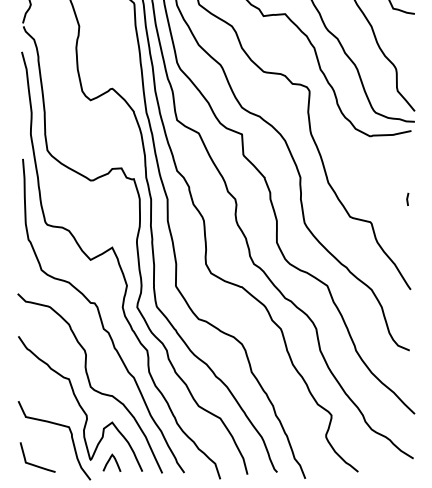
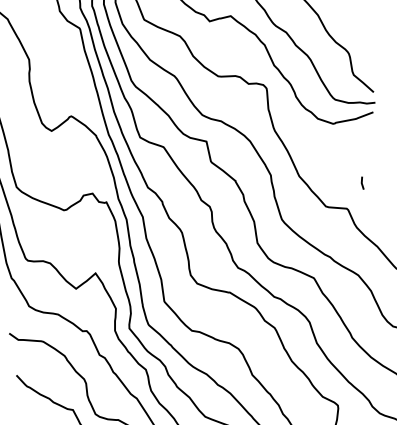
line: (407, 198) -> (362, 182), moved

